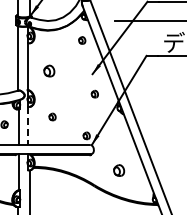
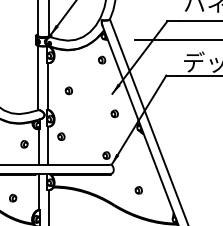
part: (48, 70) -> (68, 90), size x0.62
part: (52, 116) -> (61, 136), moved
line: (28, 126) -> (48, 146), dashed -> solid
part: (118, 170) -> (138, 190), size x0.62

